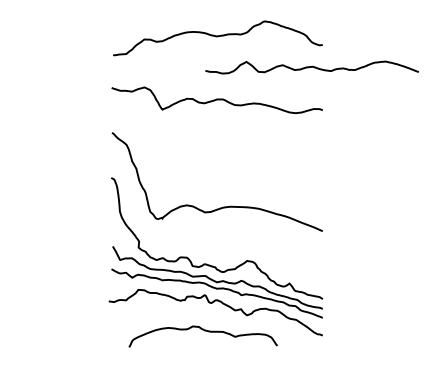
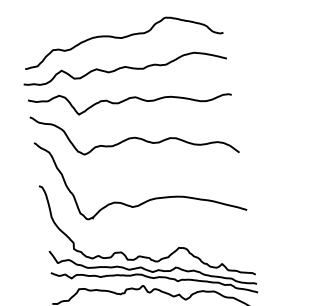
curve: (311, 67) -> (124, 67), moved
curve: (217, 140) -> (135, 137), added

